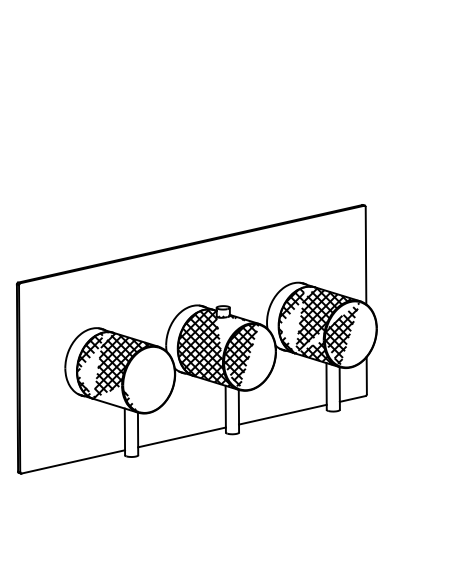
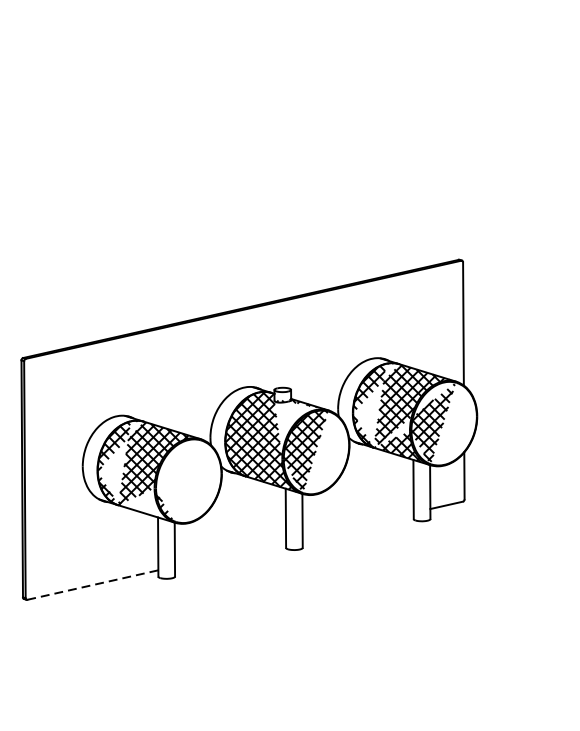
line: (282, 414) -> (357, 525), removed
line: (181, 437) -> (229, 554), removed
line: (73, 461) -> (93, 584), solid -> dashed

